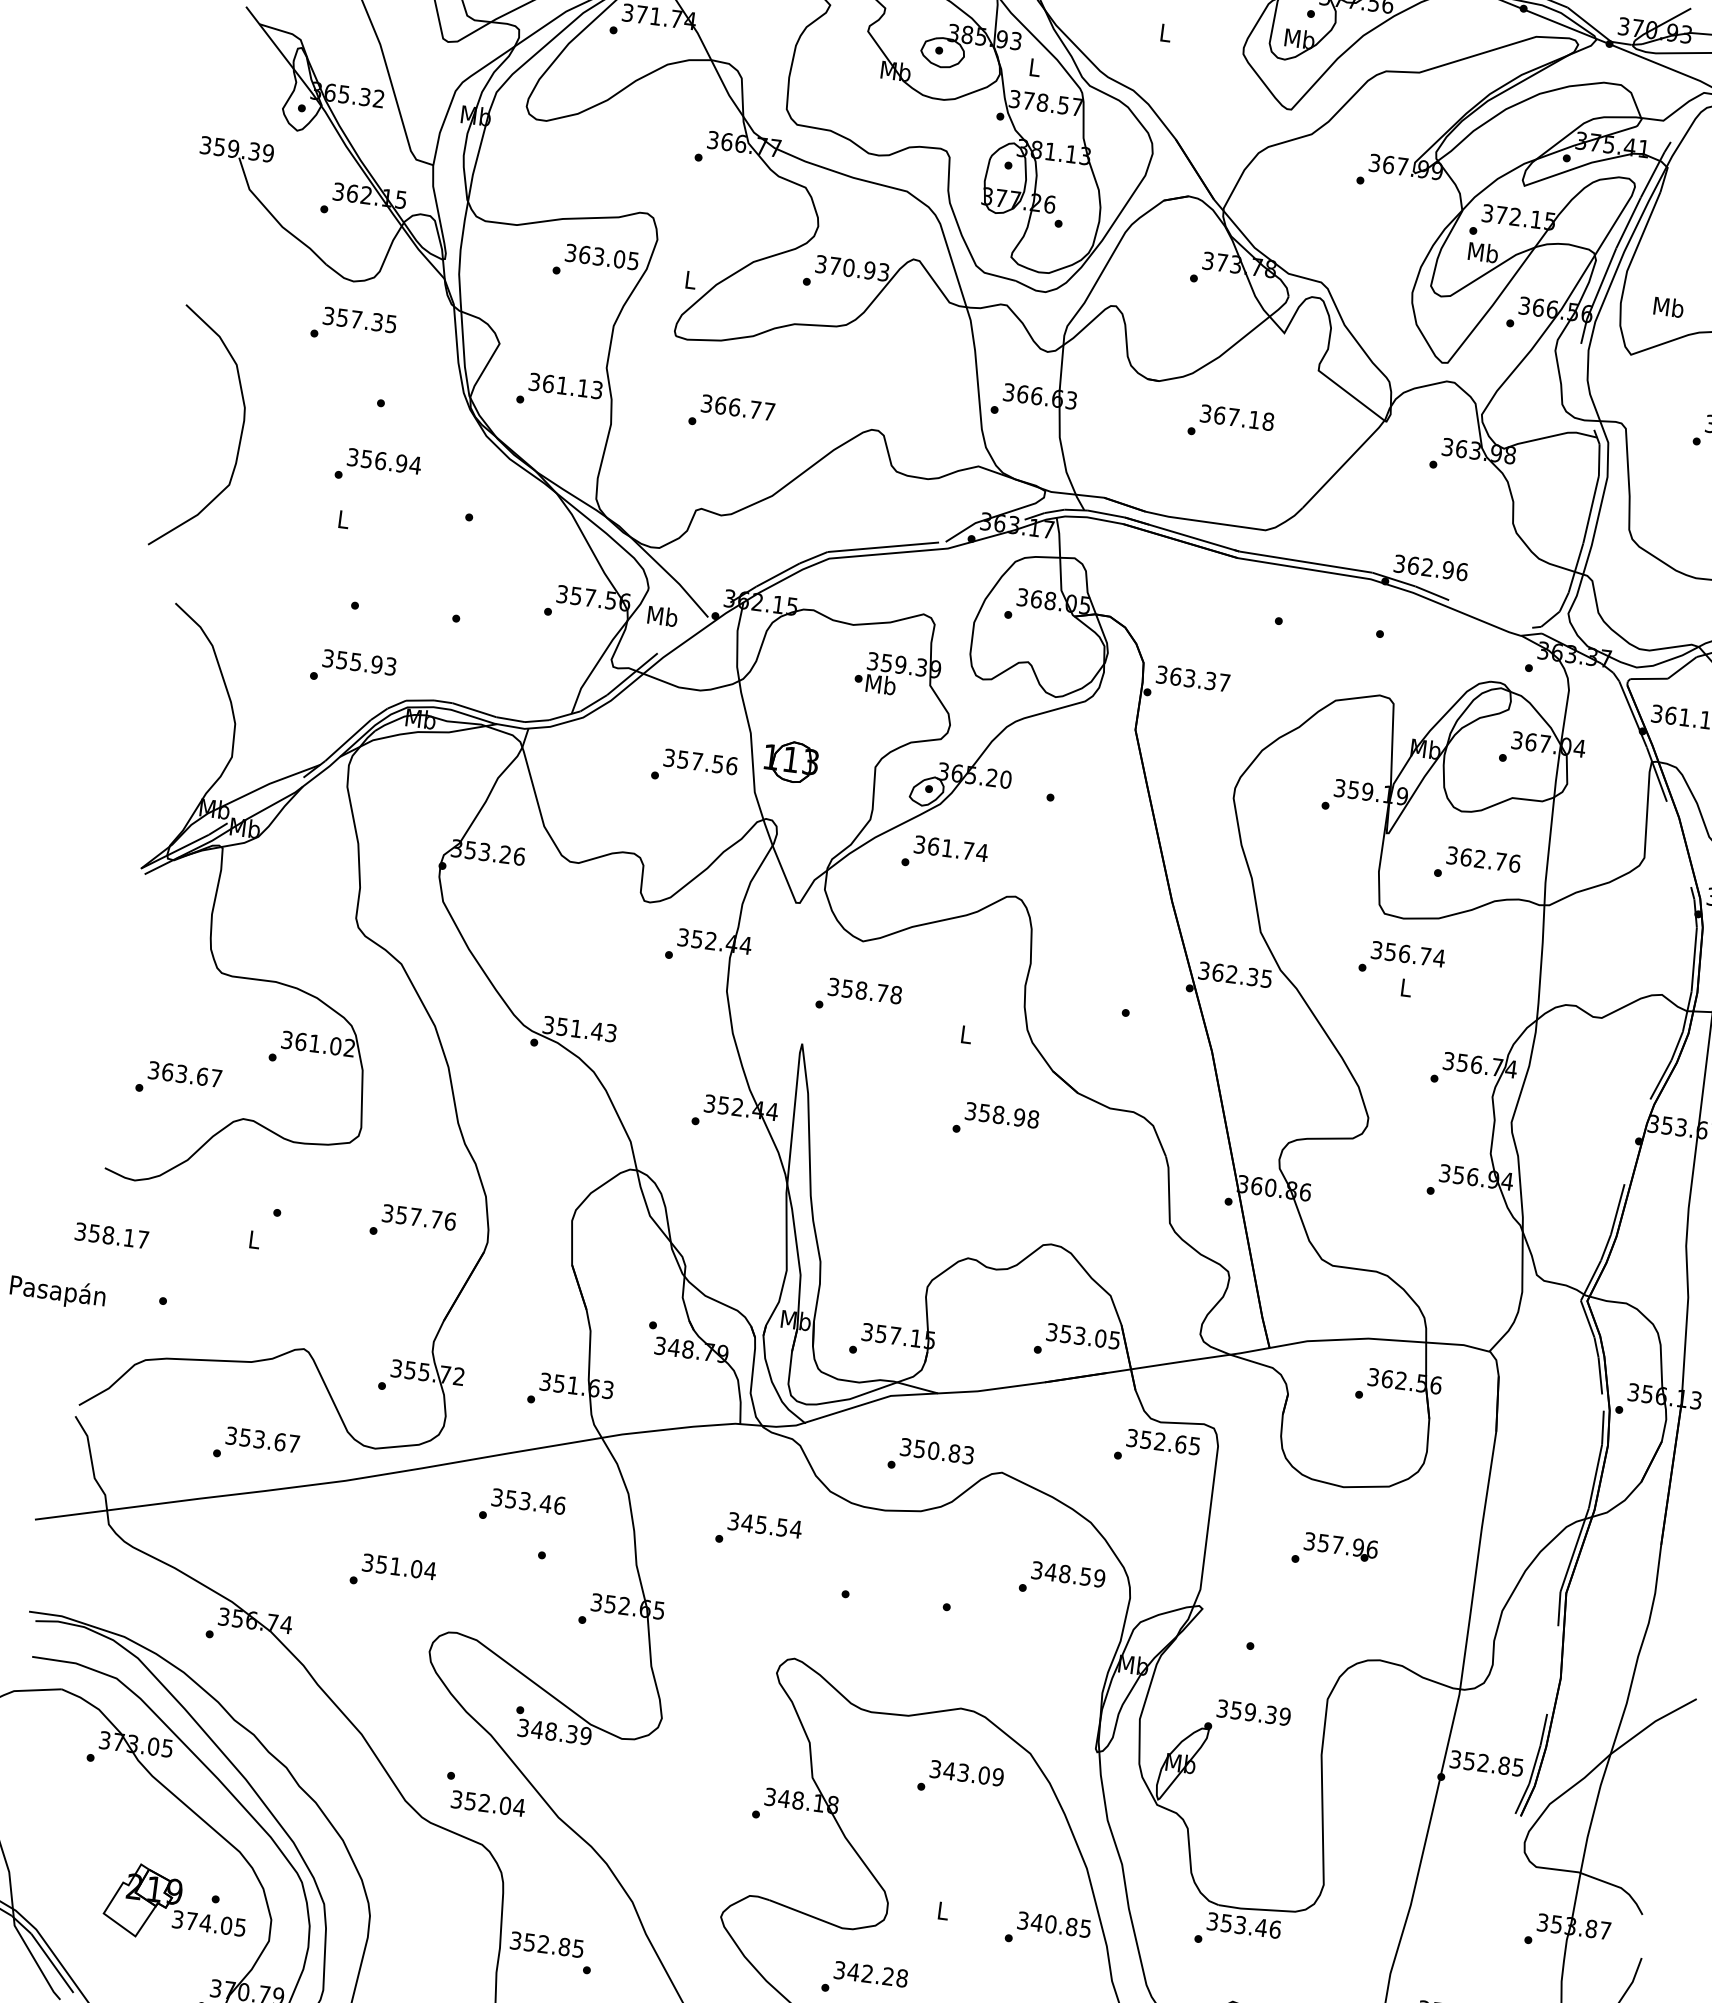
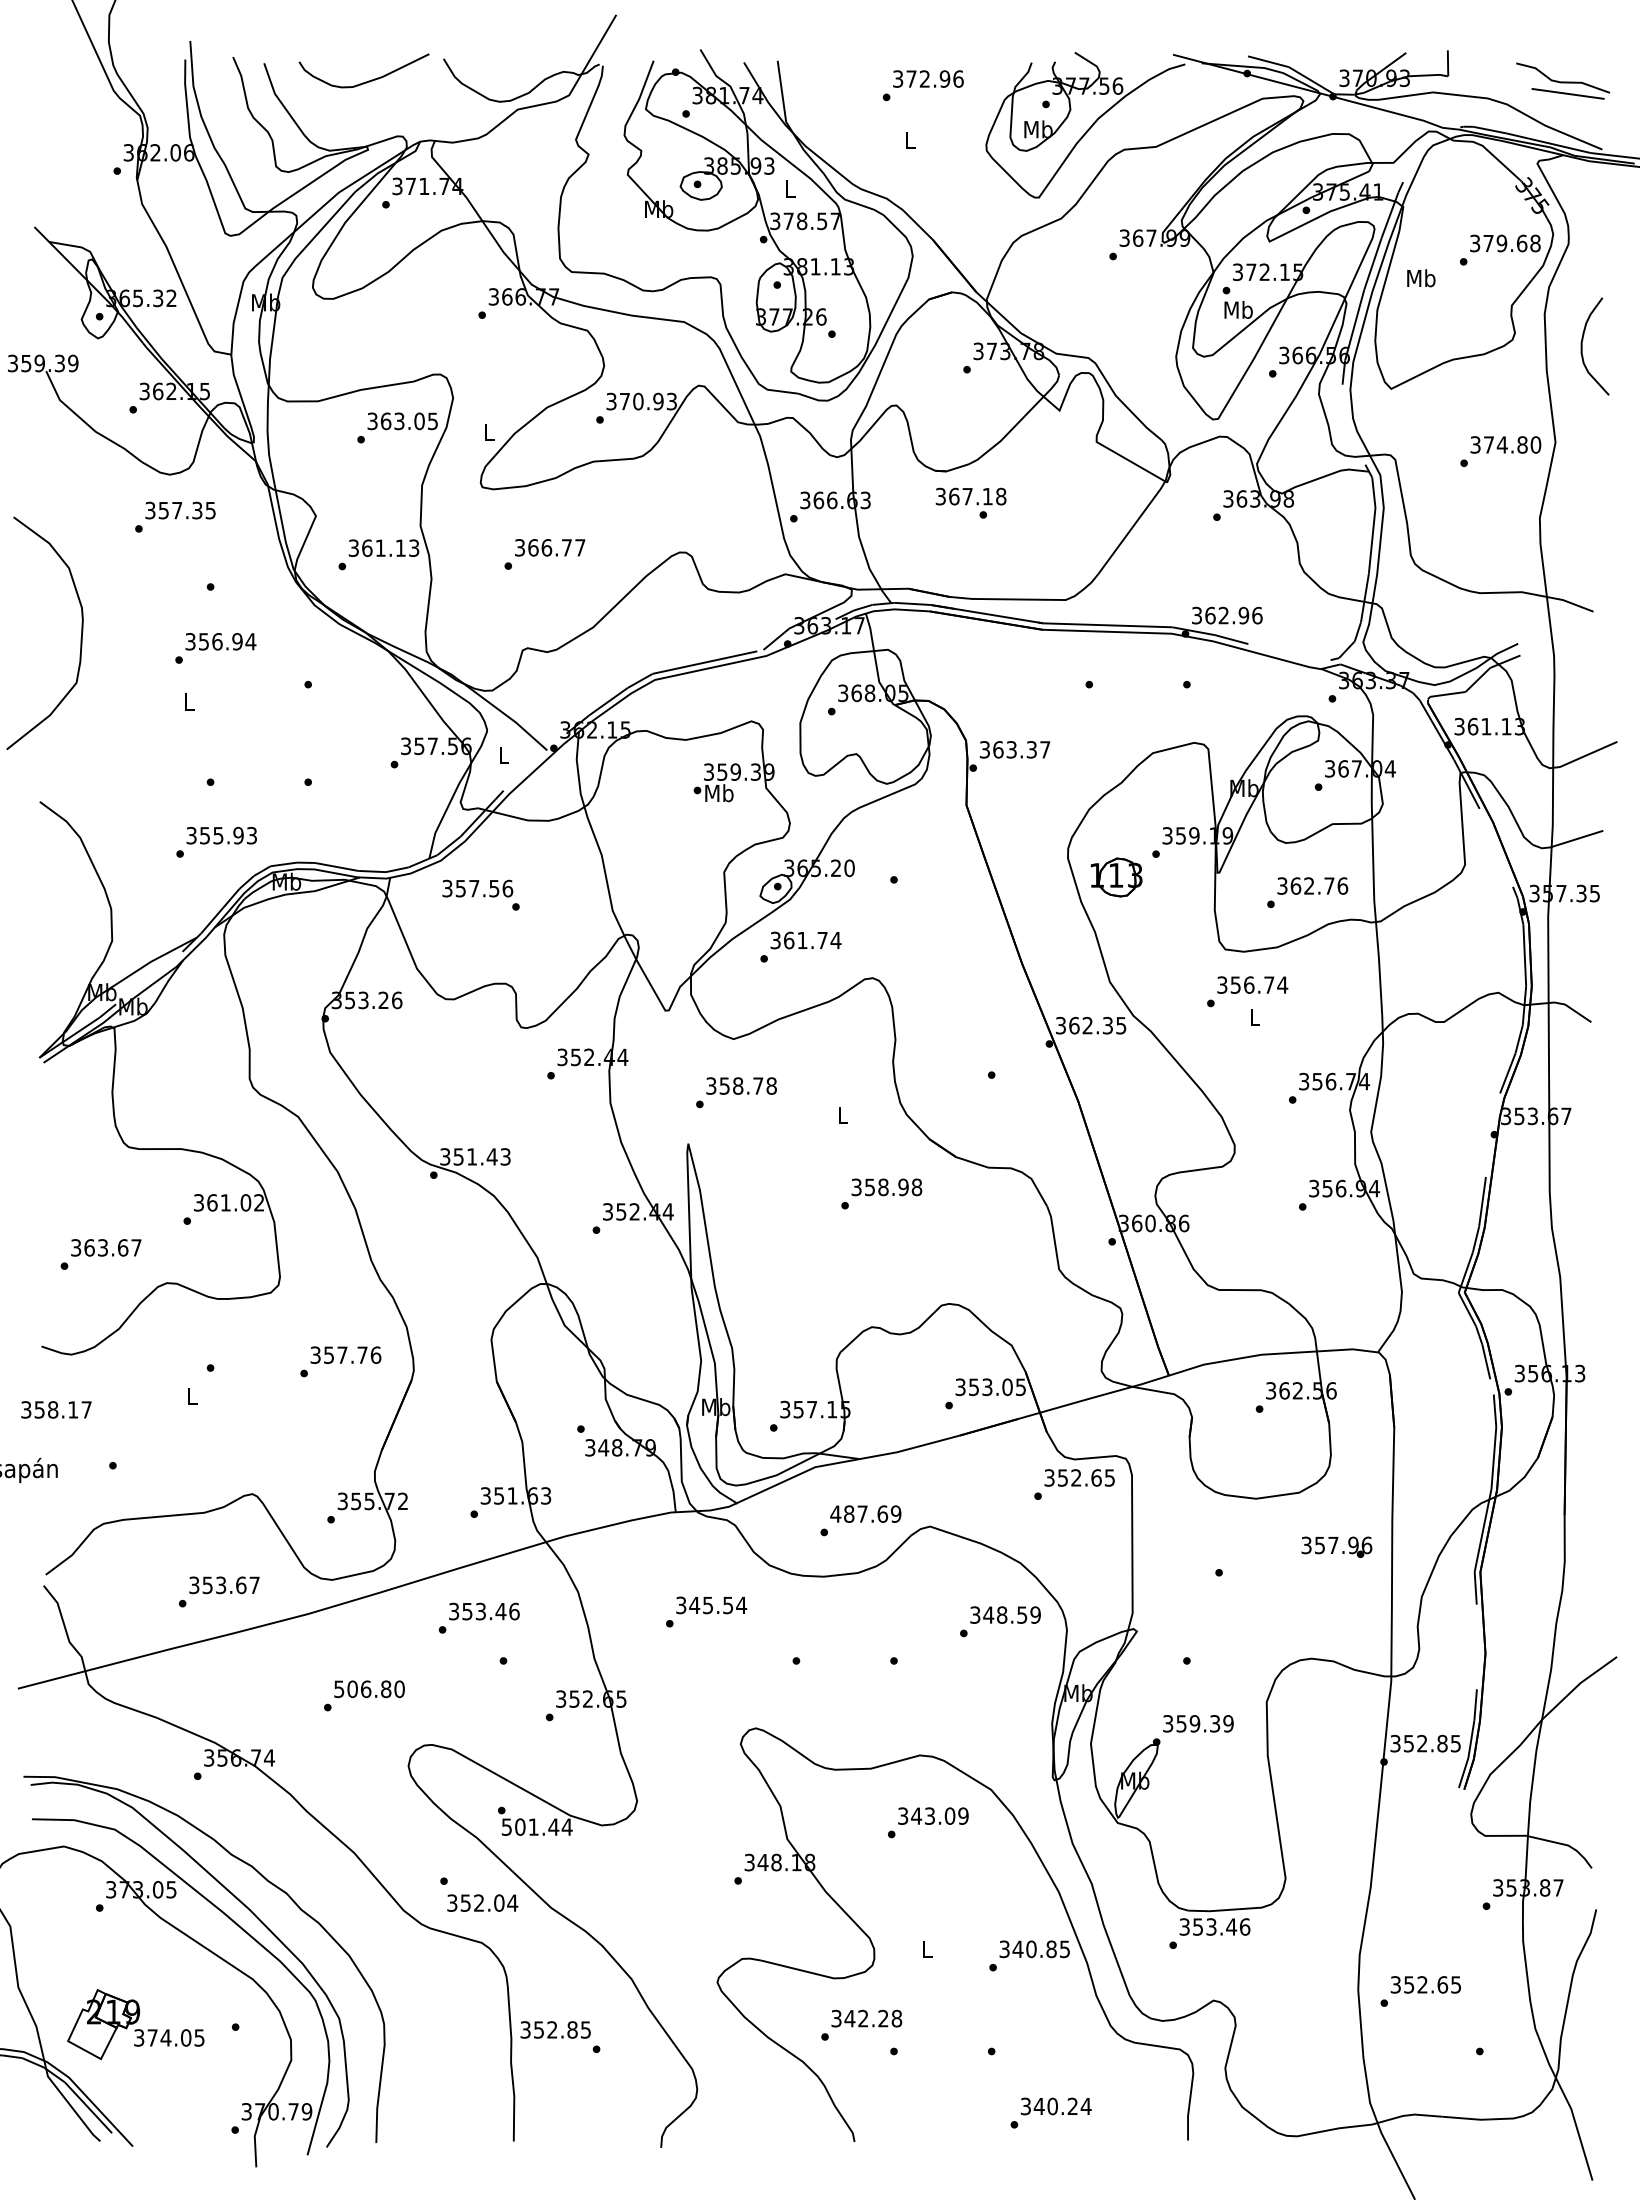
text: (1668, 307) -> (1421, 278), moved
text: (1236, 417) -> (970, 496), moved
text: (662, 615) -> (503, 754), Mb -> L
text: (700, 761) -> (477, 888), moved
part: (791, 761) -> (1116, 877), moved
text: (936, 1450) -> (865, 1513), 350.83 -> 487.69
text: (1340, 1546) -> (1336, 1546), moved
text: (399, 1567) -> (369, 1689), 351.04 -> 506.80
text: (555, 1731) -> (537, 1826), 348.39 -> 501.44
part: (175, 1905) -> (135, 2024), moved

